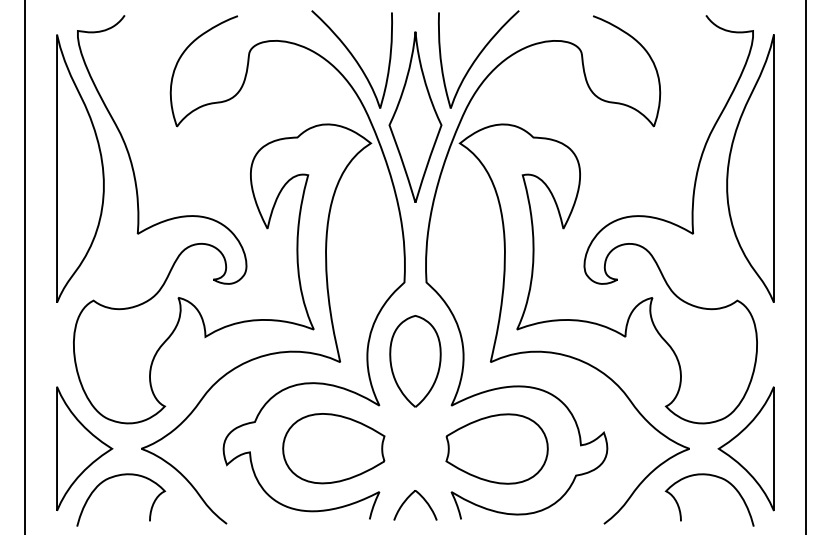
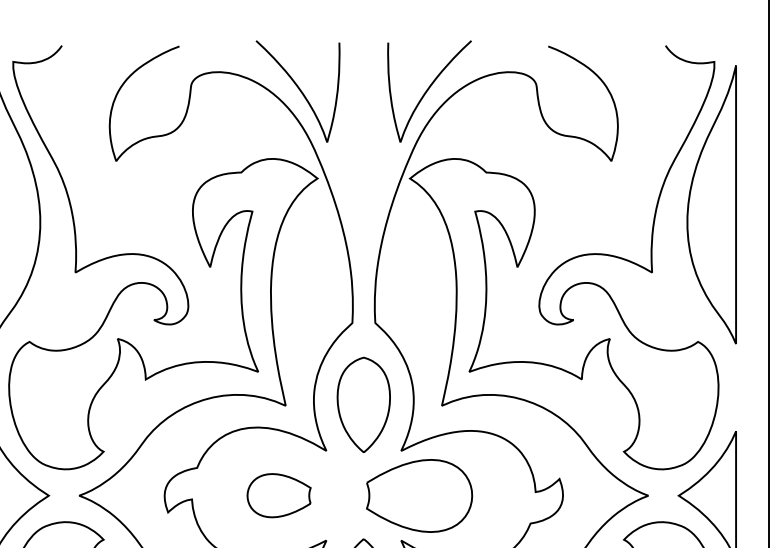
part: (415, 116) -> (363, 150), removed
part: (333, 448) -> (278, 495), size x0.6
part: (496, 448) -> (418, 495), moved

